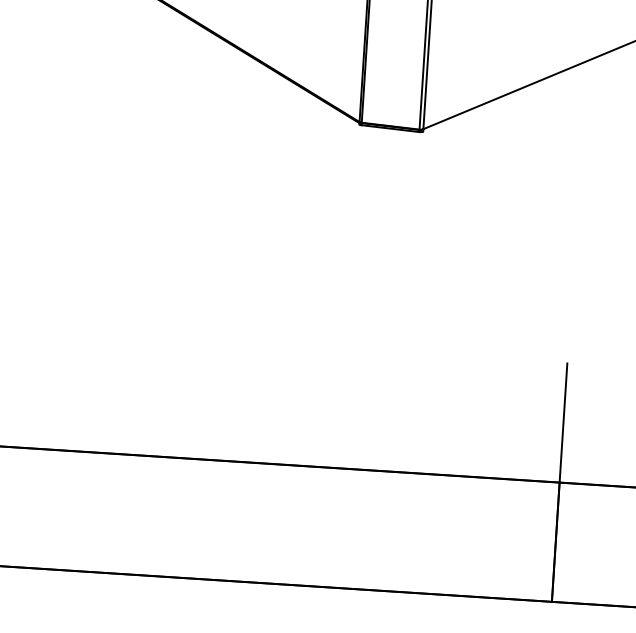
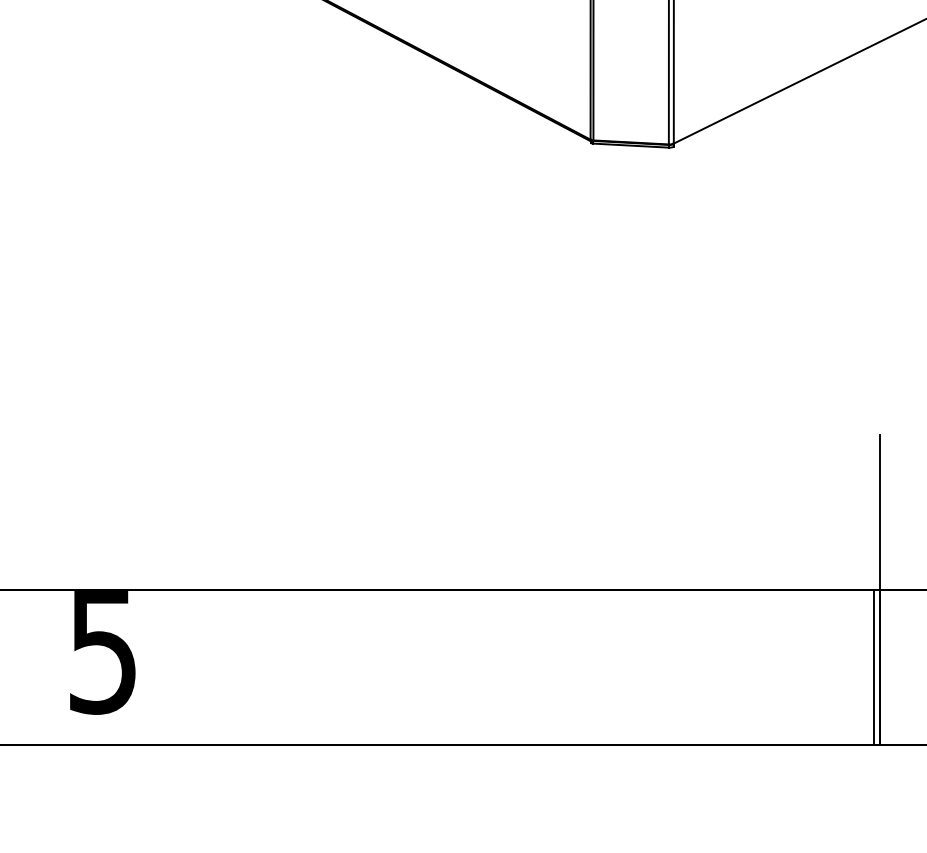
line: (550, 541) -> (873, 667), added

